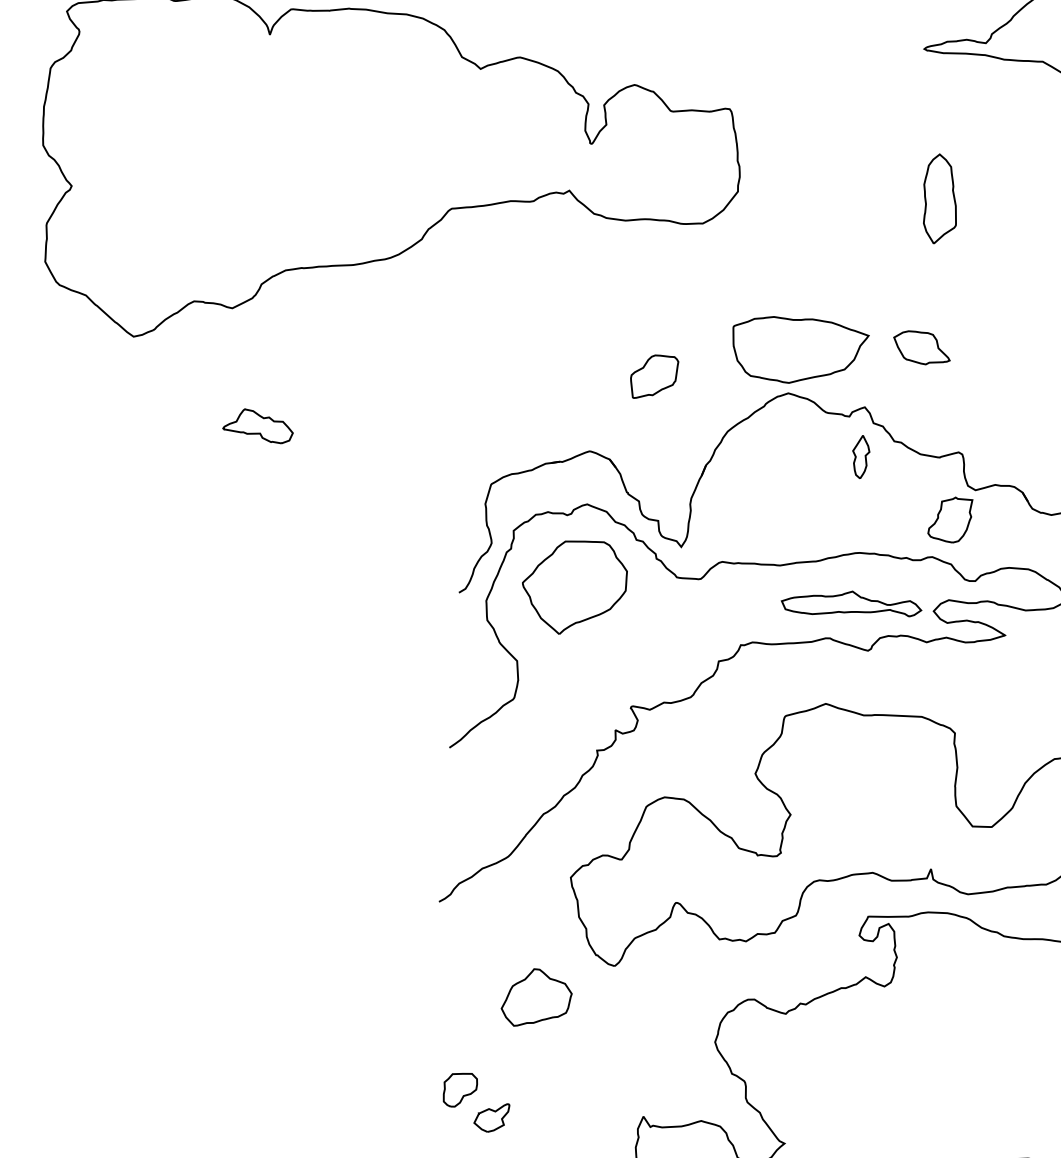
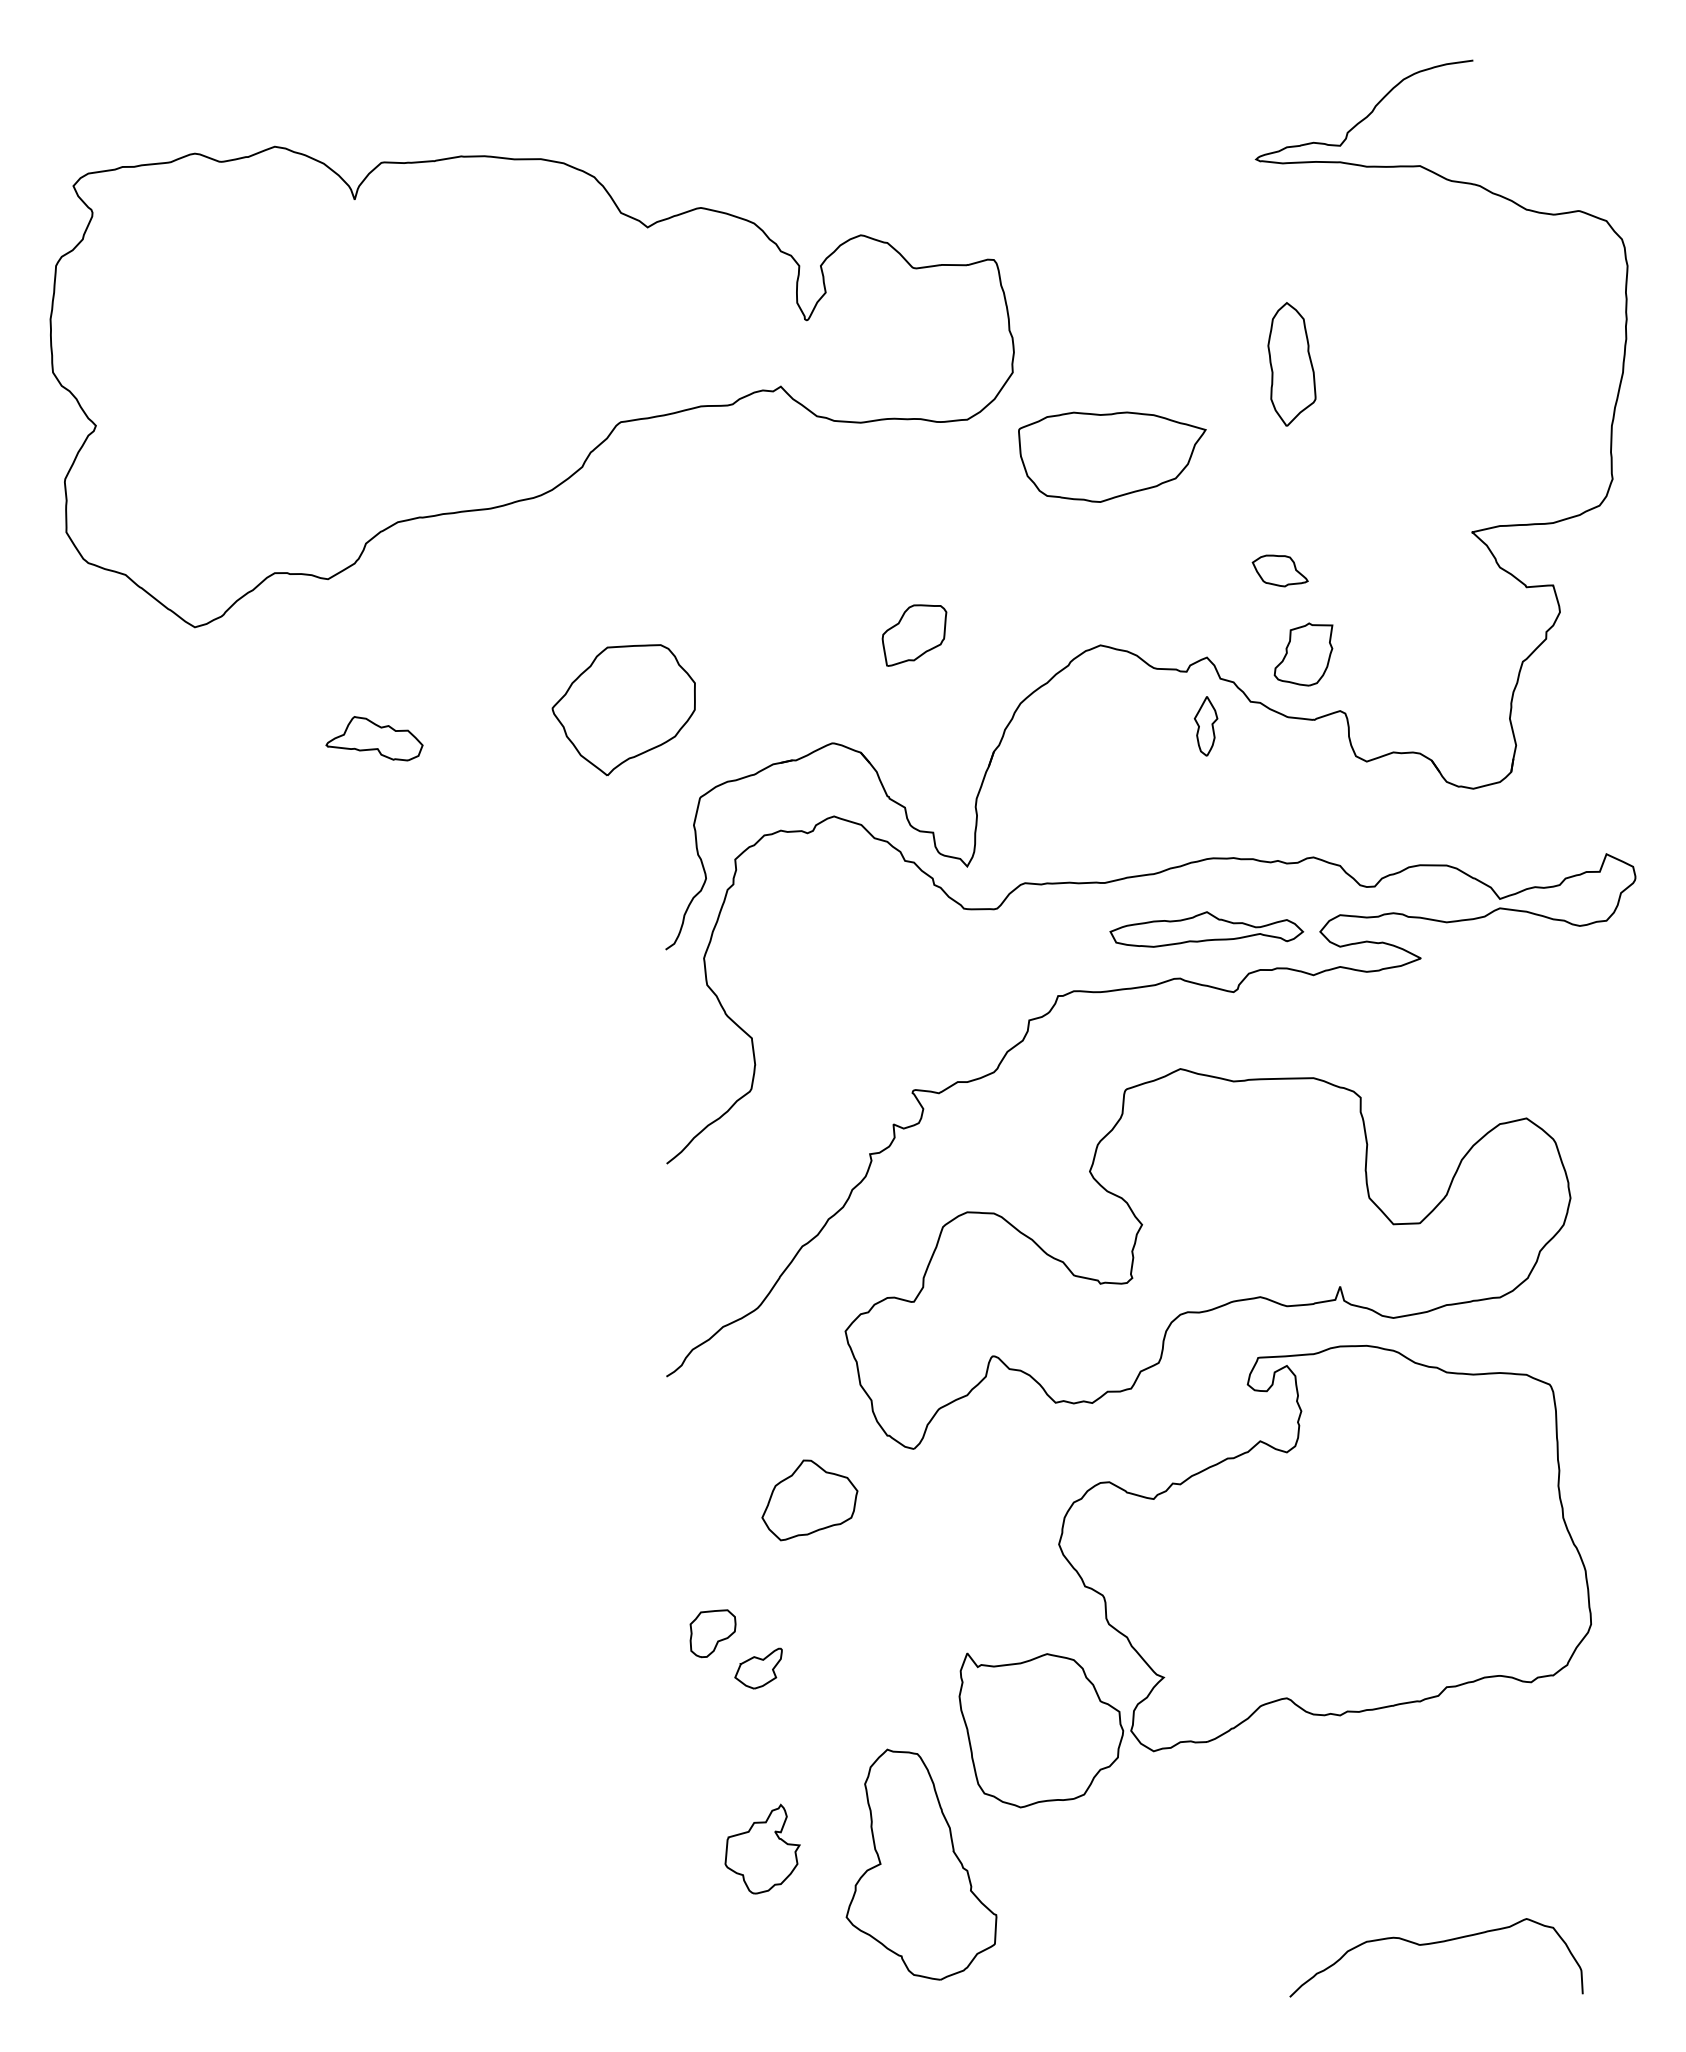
part: (922, 347) -> (1280, 570), size x0.7
part: (799, 350) -> (1112, 456), moved
part: (950, 519) -> (1303, 654), moved
part: (574, 587) -> (623, 710), moved

